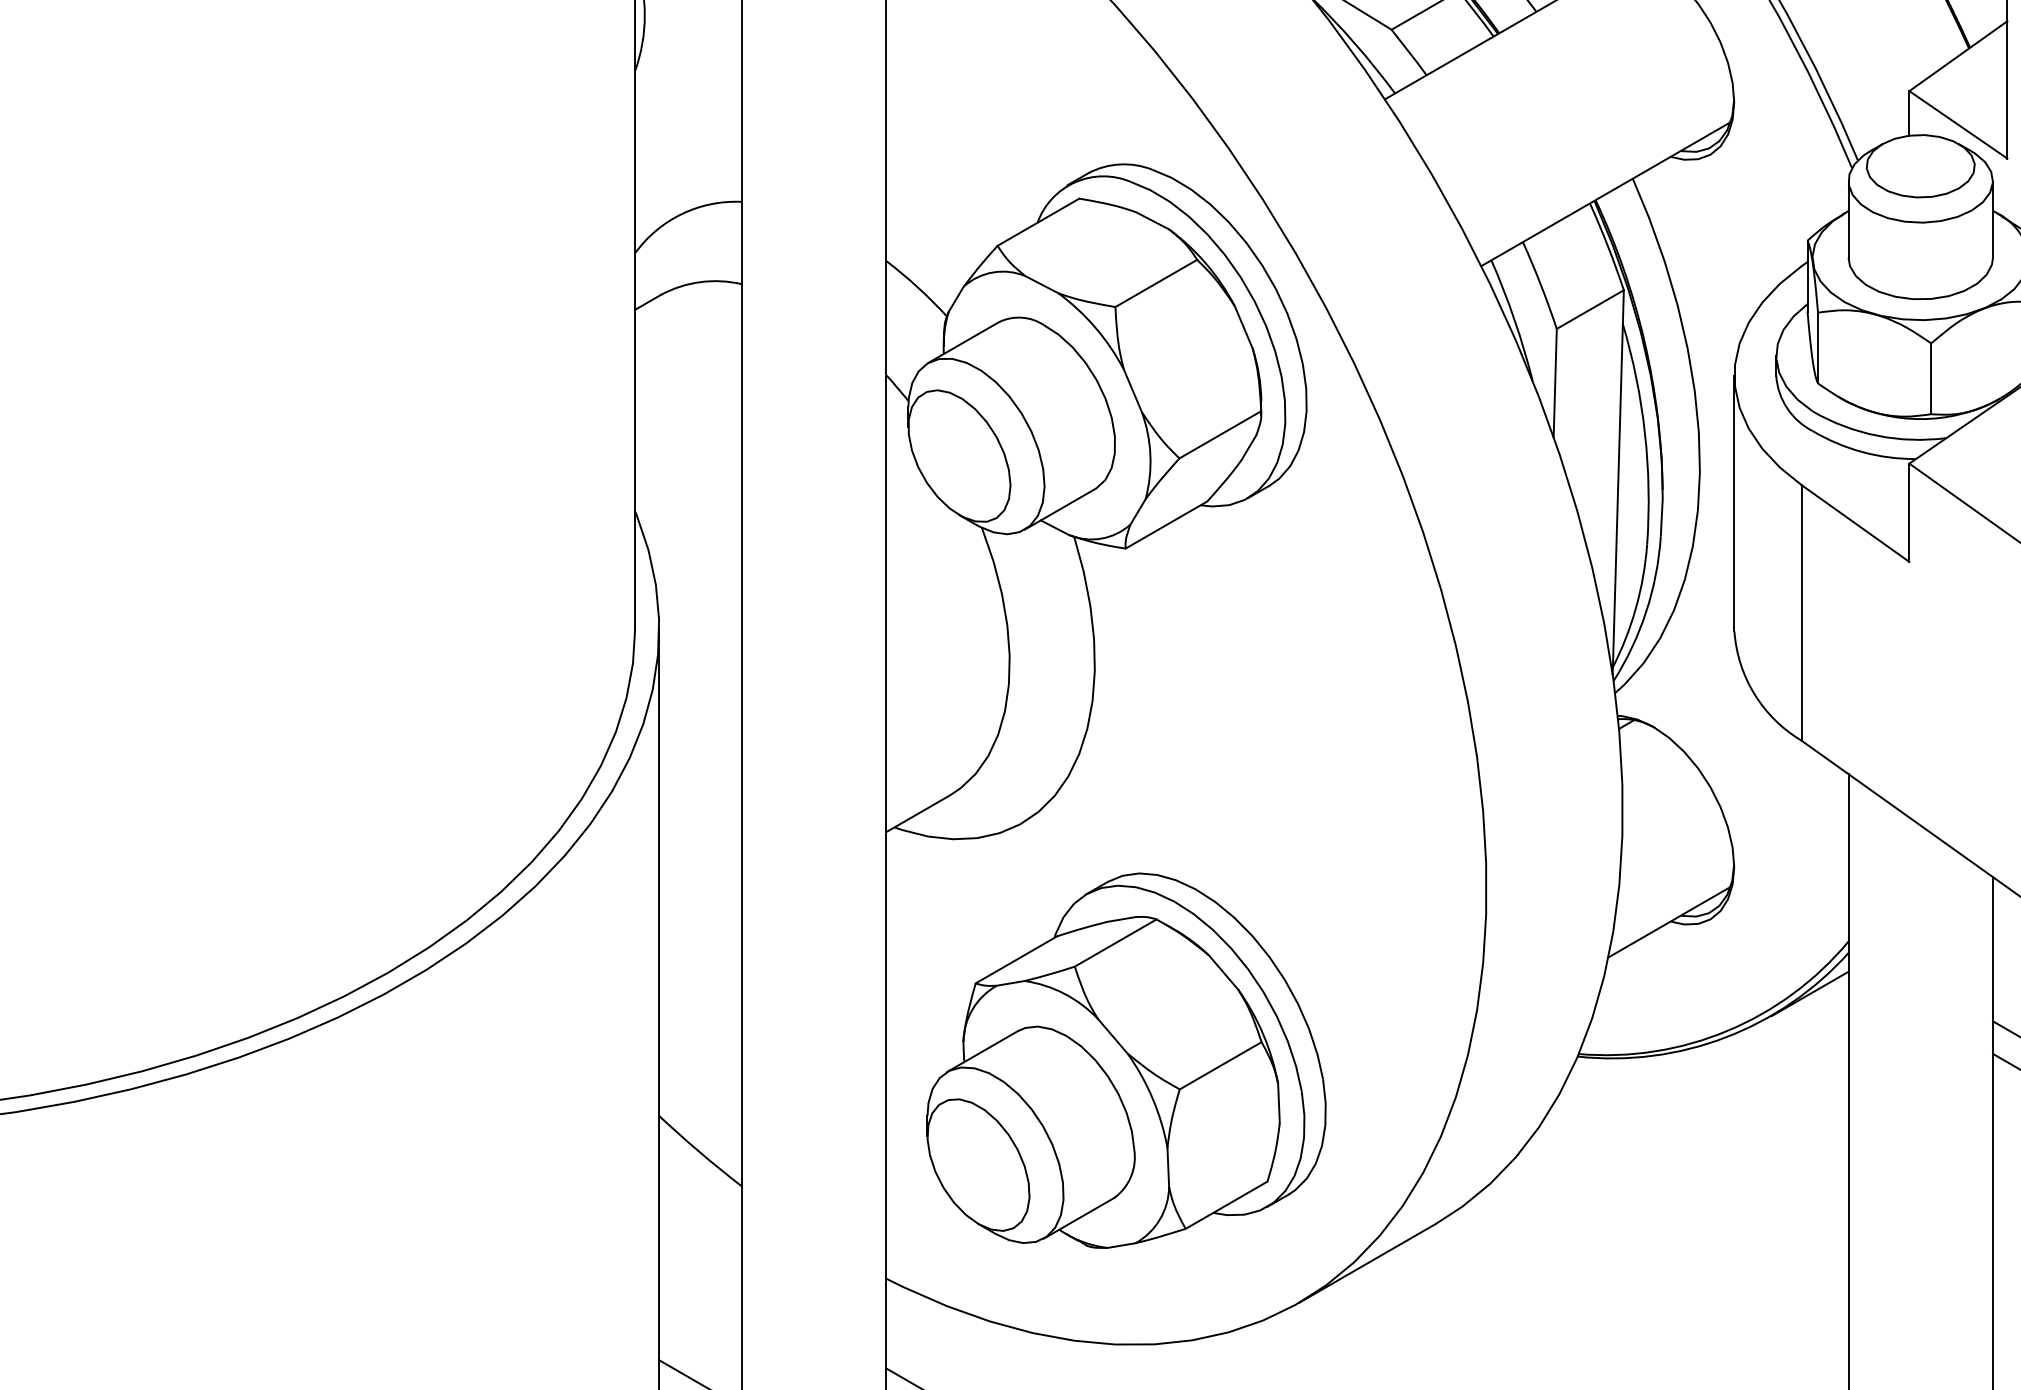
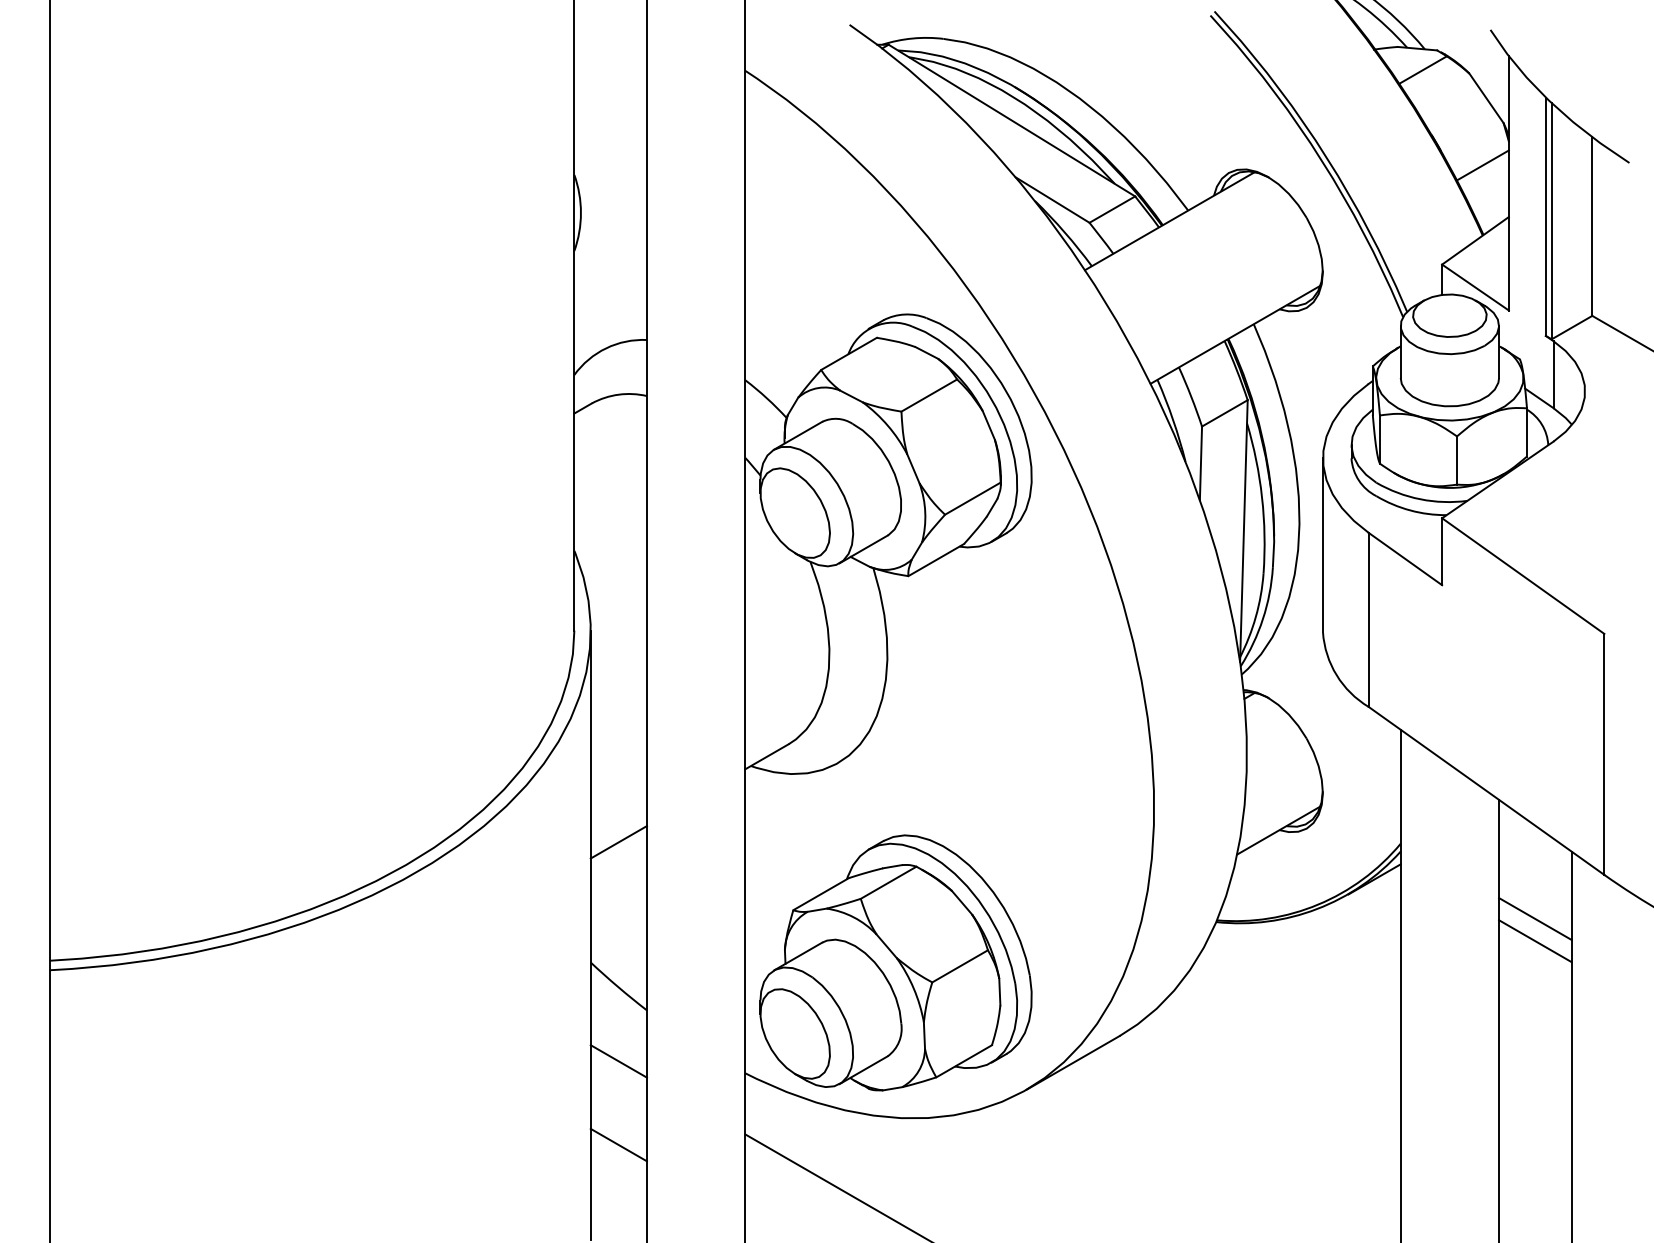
line: (699, 939) -> (618, 842), added
part: (1125, 1060) -> (895, 962), moved
line: (699, 1261) -> (618, 1061), added

